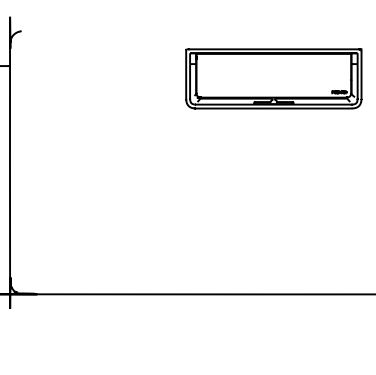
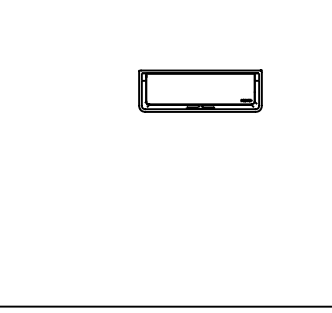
part: (273, 78) -> (200, 90), size x0.7

